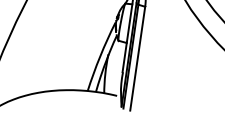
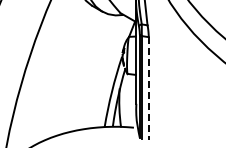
line: (137, 58) -> (148, 88), solid -> dashed

